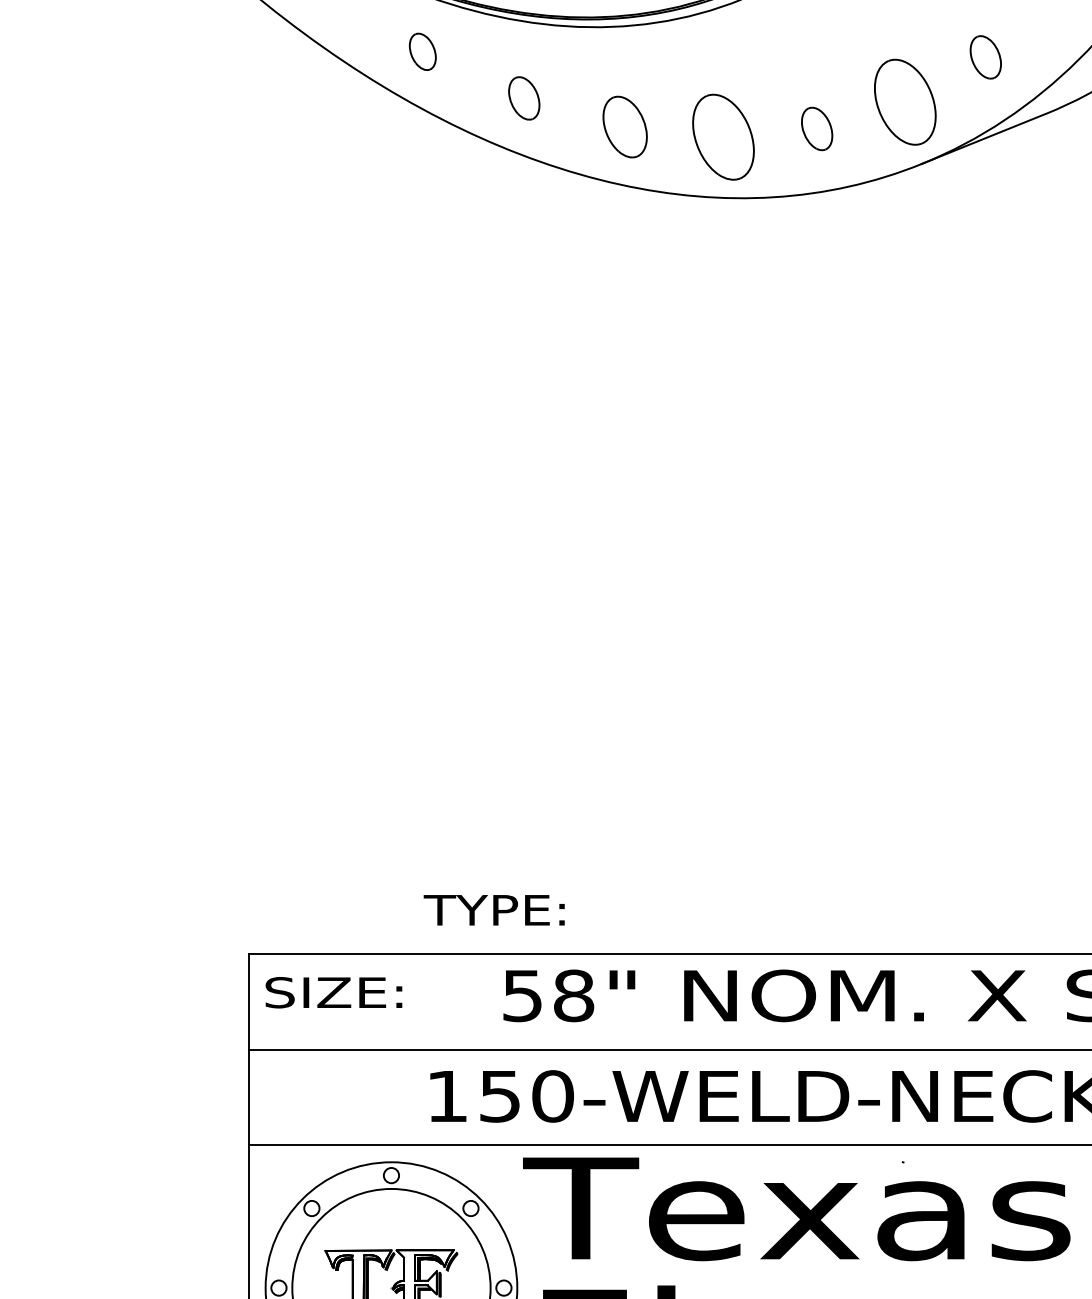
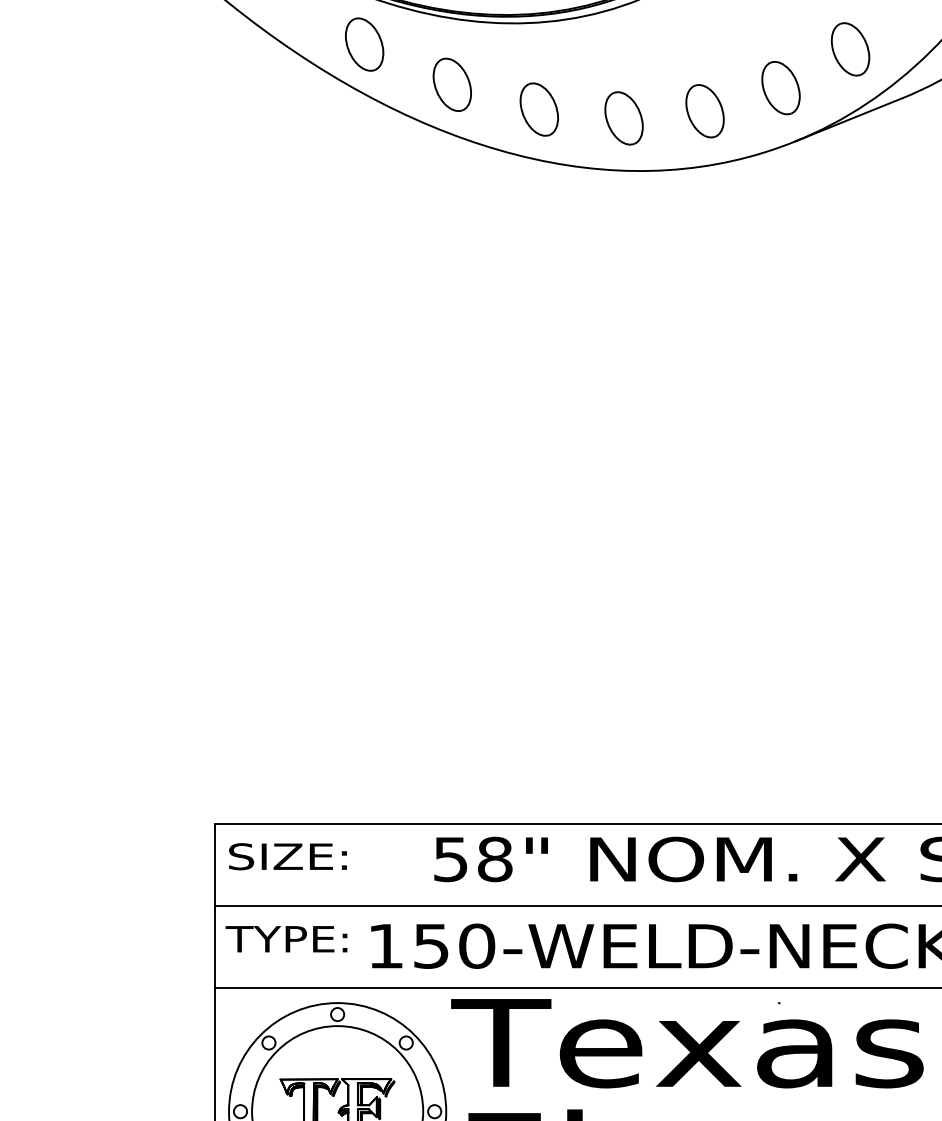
part: (422, 51) -> (364, 44), size x1.67
part: (985, 57) -> (850, 49), size x1.43
part: (523, 98) -> (451, 84), size x1.43
part: (904, 101) -> (780, 87), size x0.71
part: (816, 128) -> (704, 110), size x1.43
part: (722, 137) -> (623, 118), size x0.71
text: (493, 910) -> (285, 939), moved

